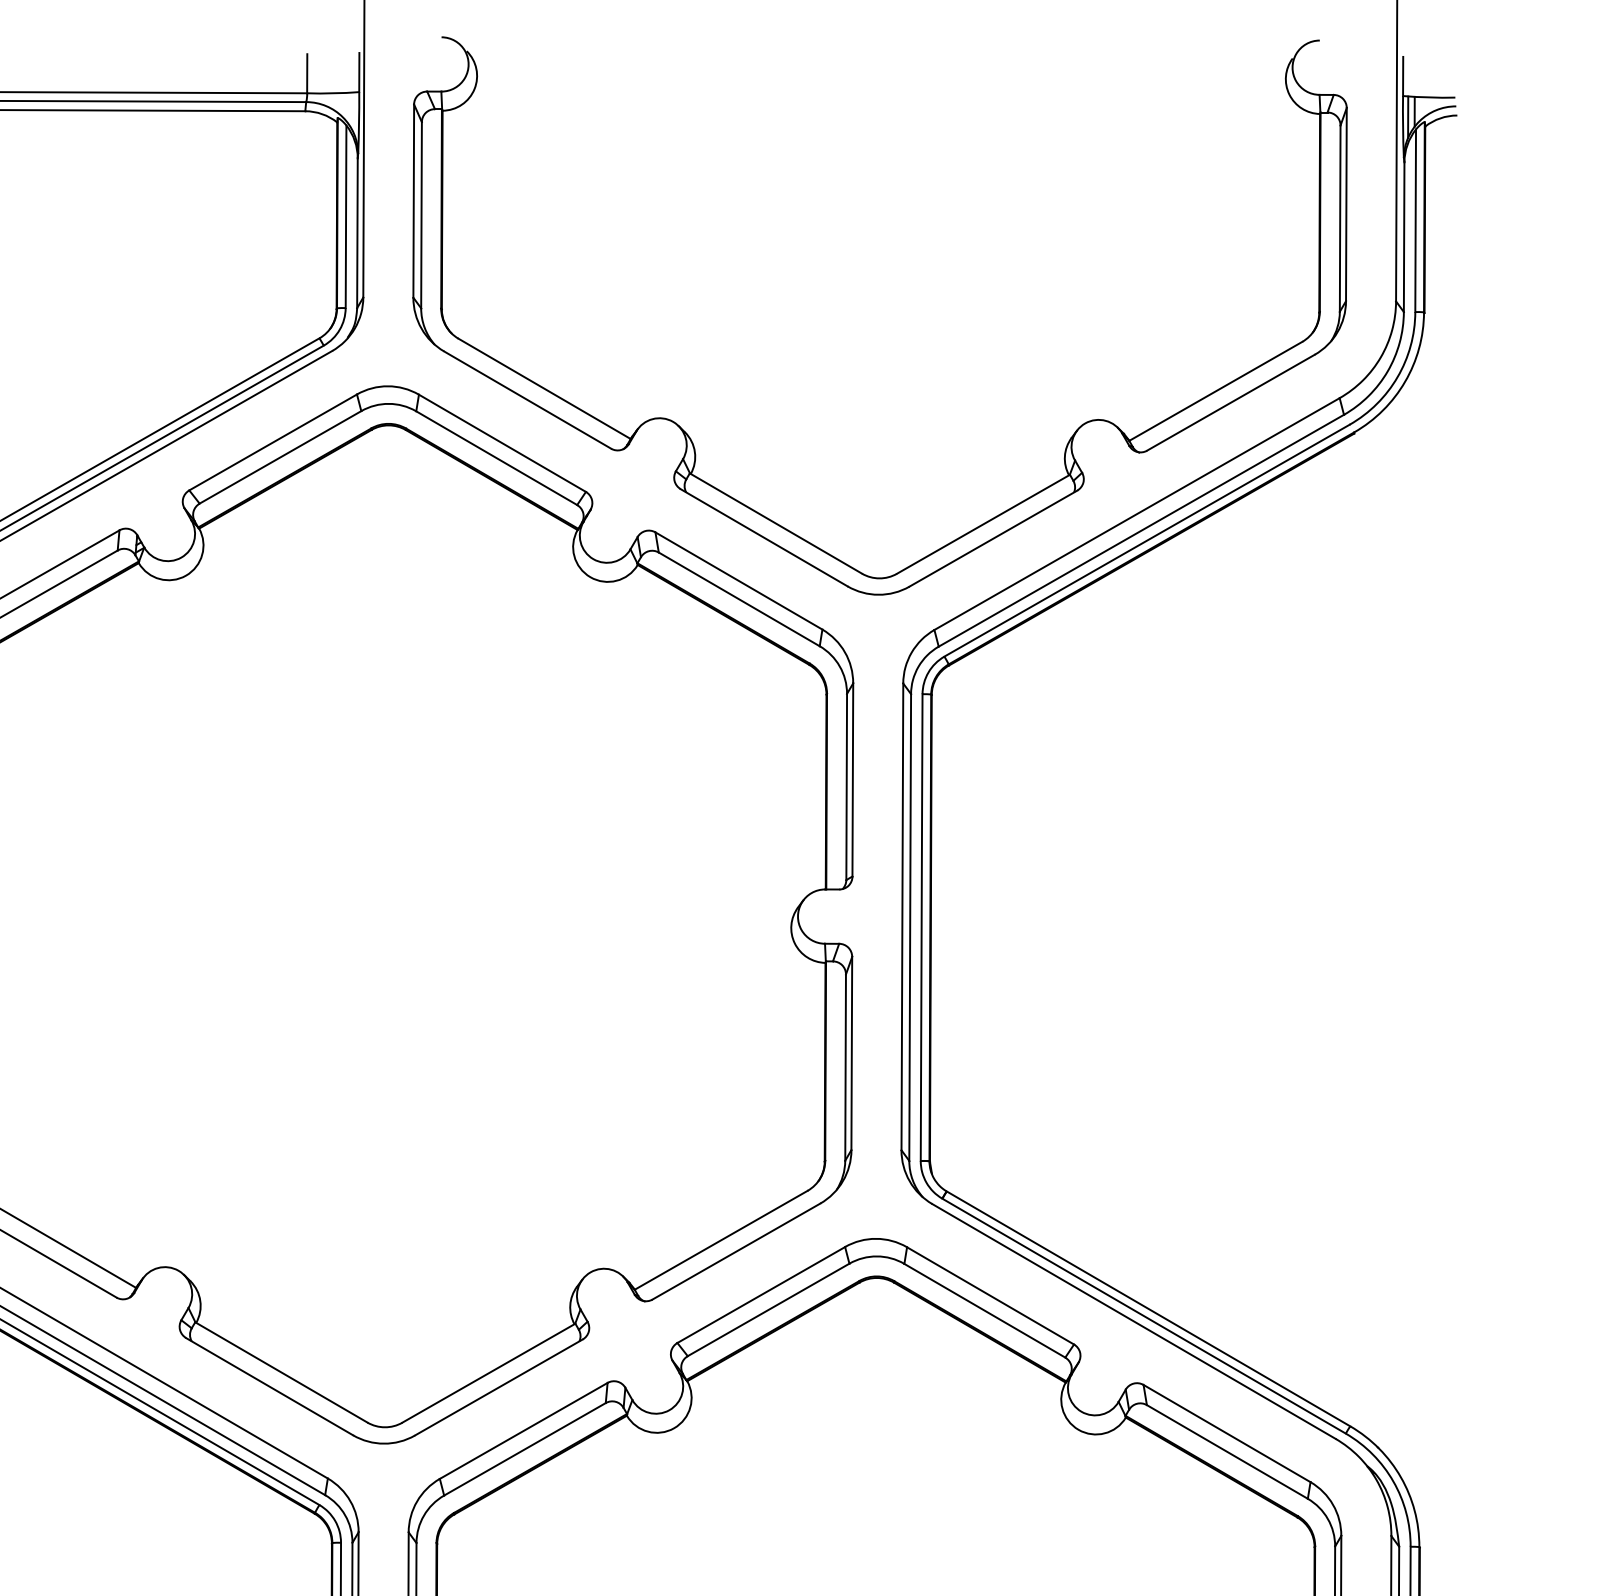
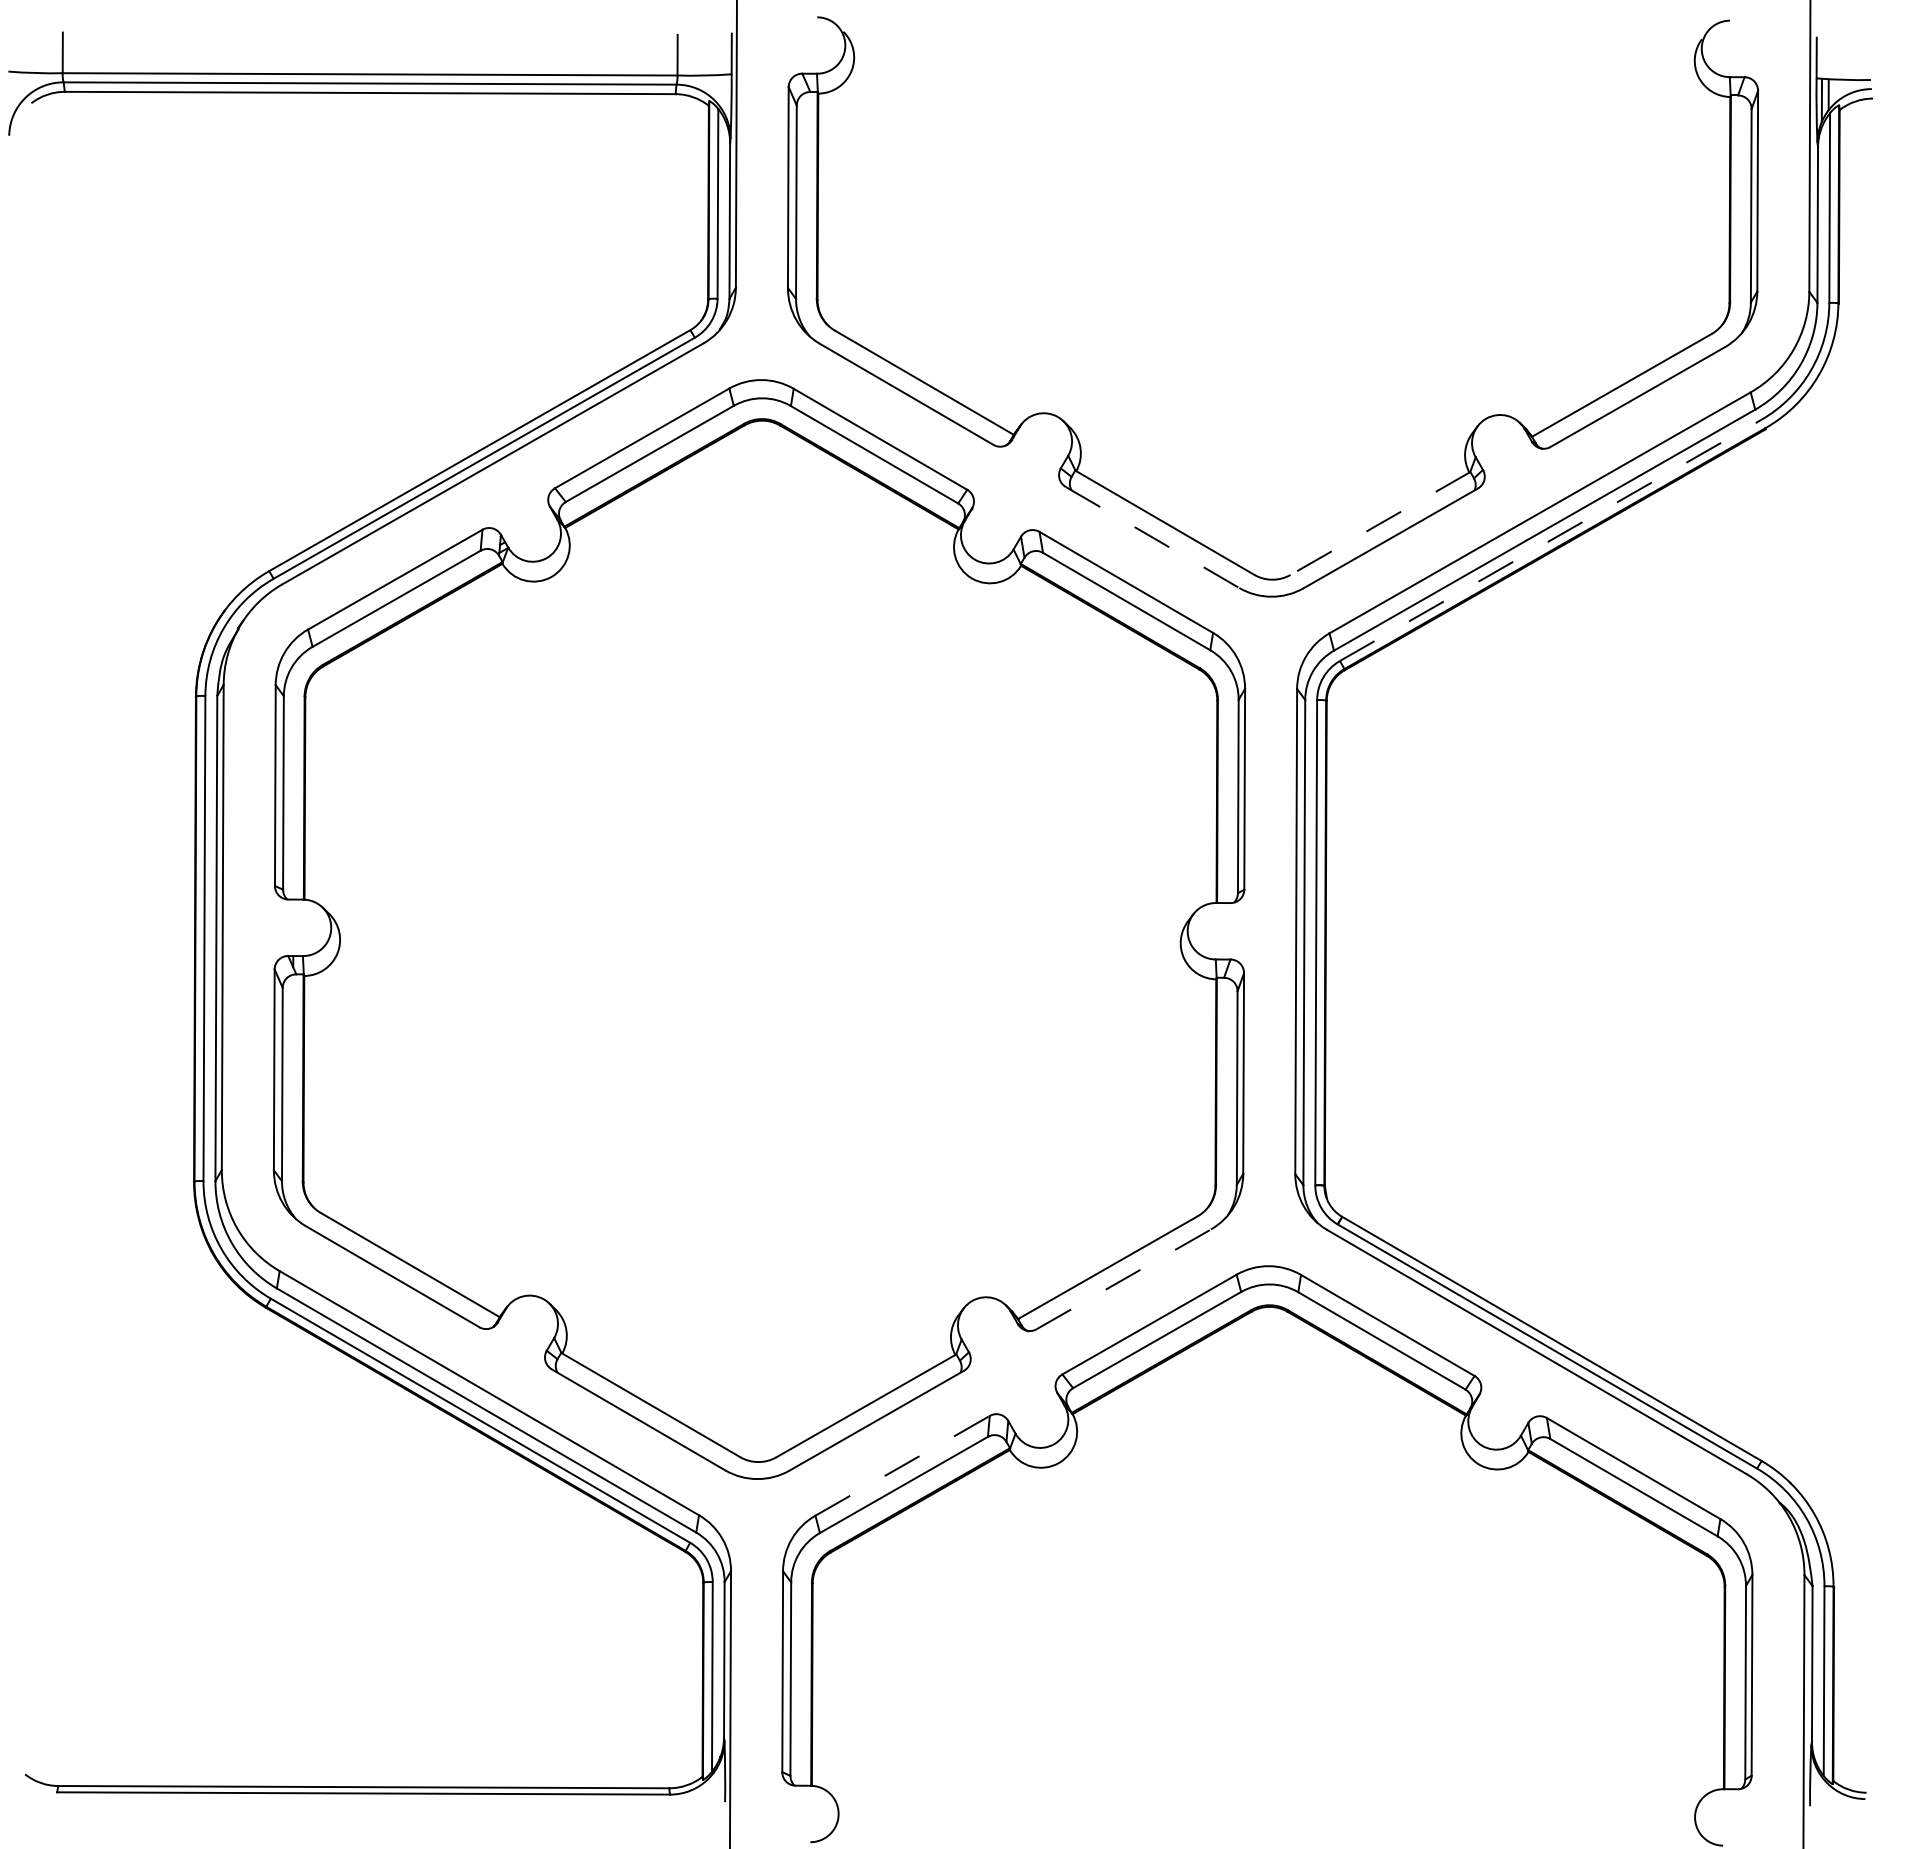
line: (983, 524) -> (1380, 523), solid -> dashed
line: (764, 537) -> (1152, 537), solid -> dashed
line: (1147, 540) -> (1550, 540), solid -> dashed
line: (737, 1251) -> (1124, 1279), solid -> dashed
line: (524, 1430) -> (903, 1465), solid -> dashed

